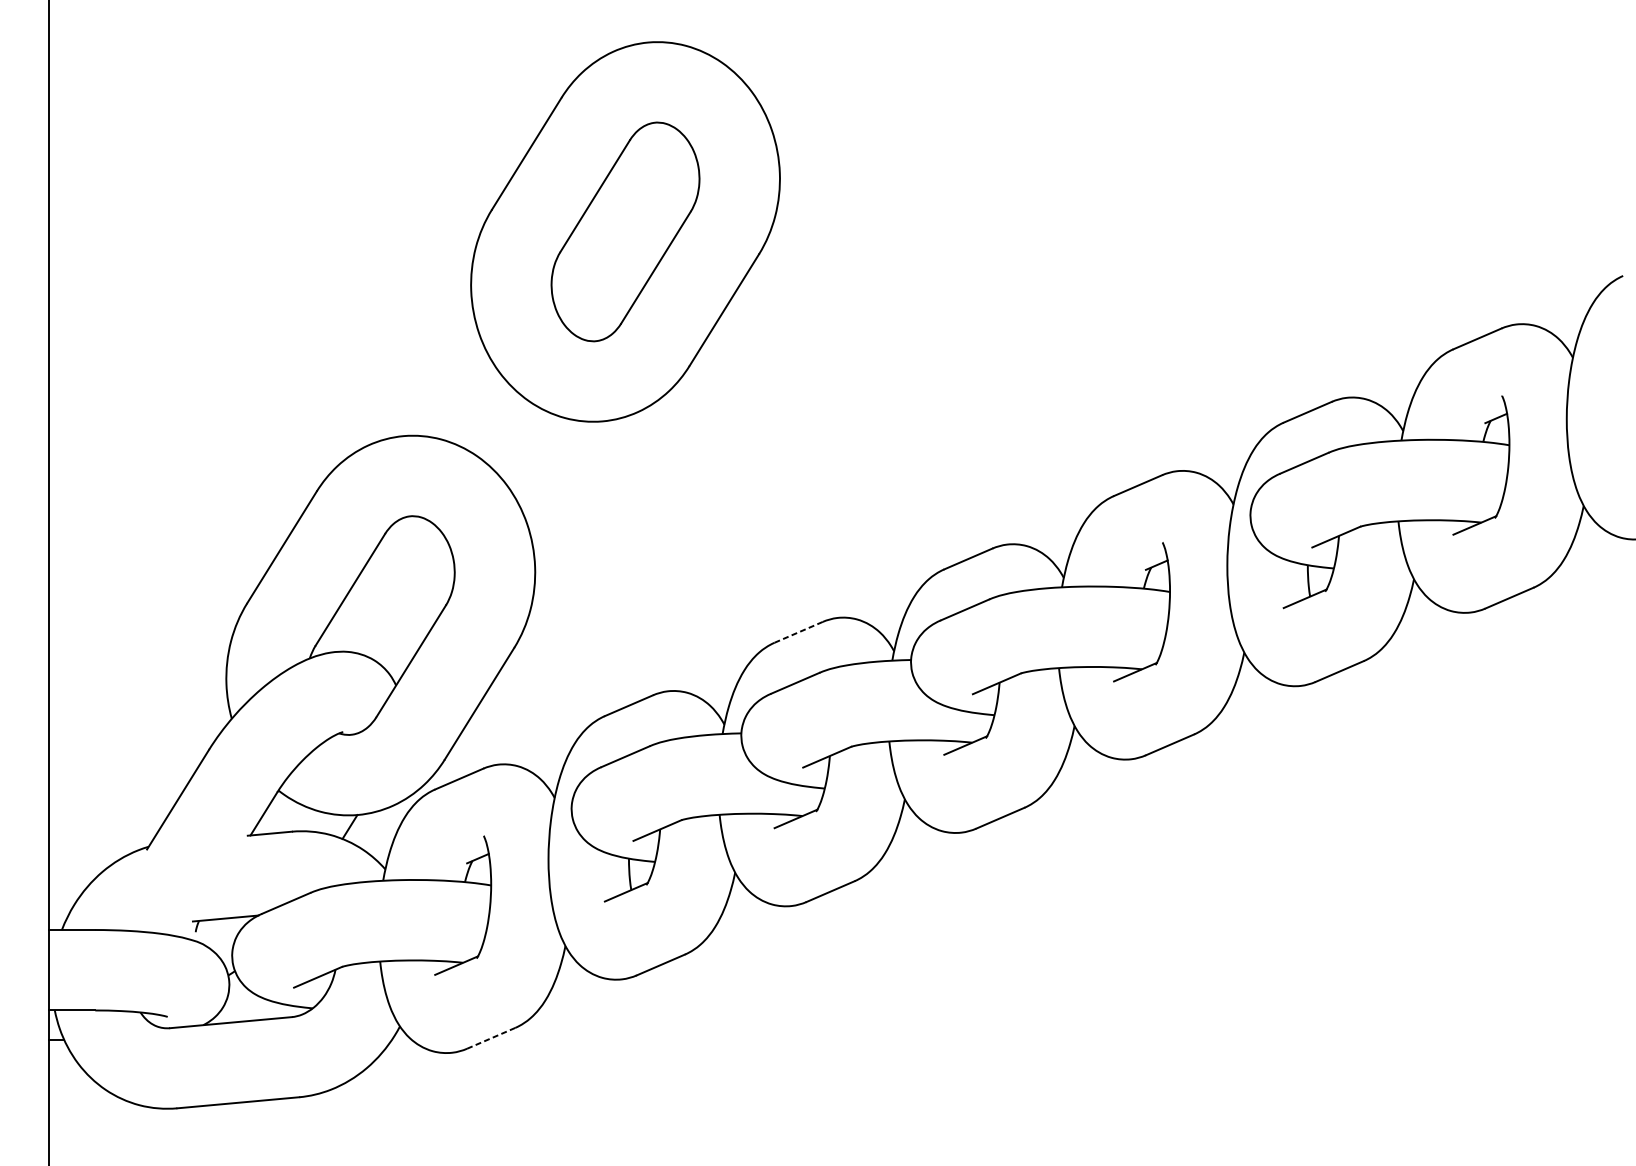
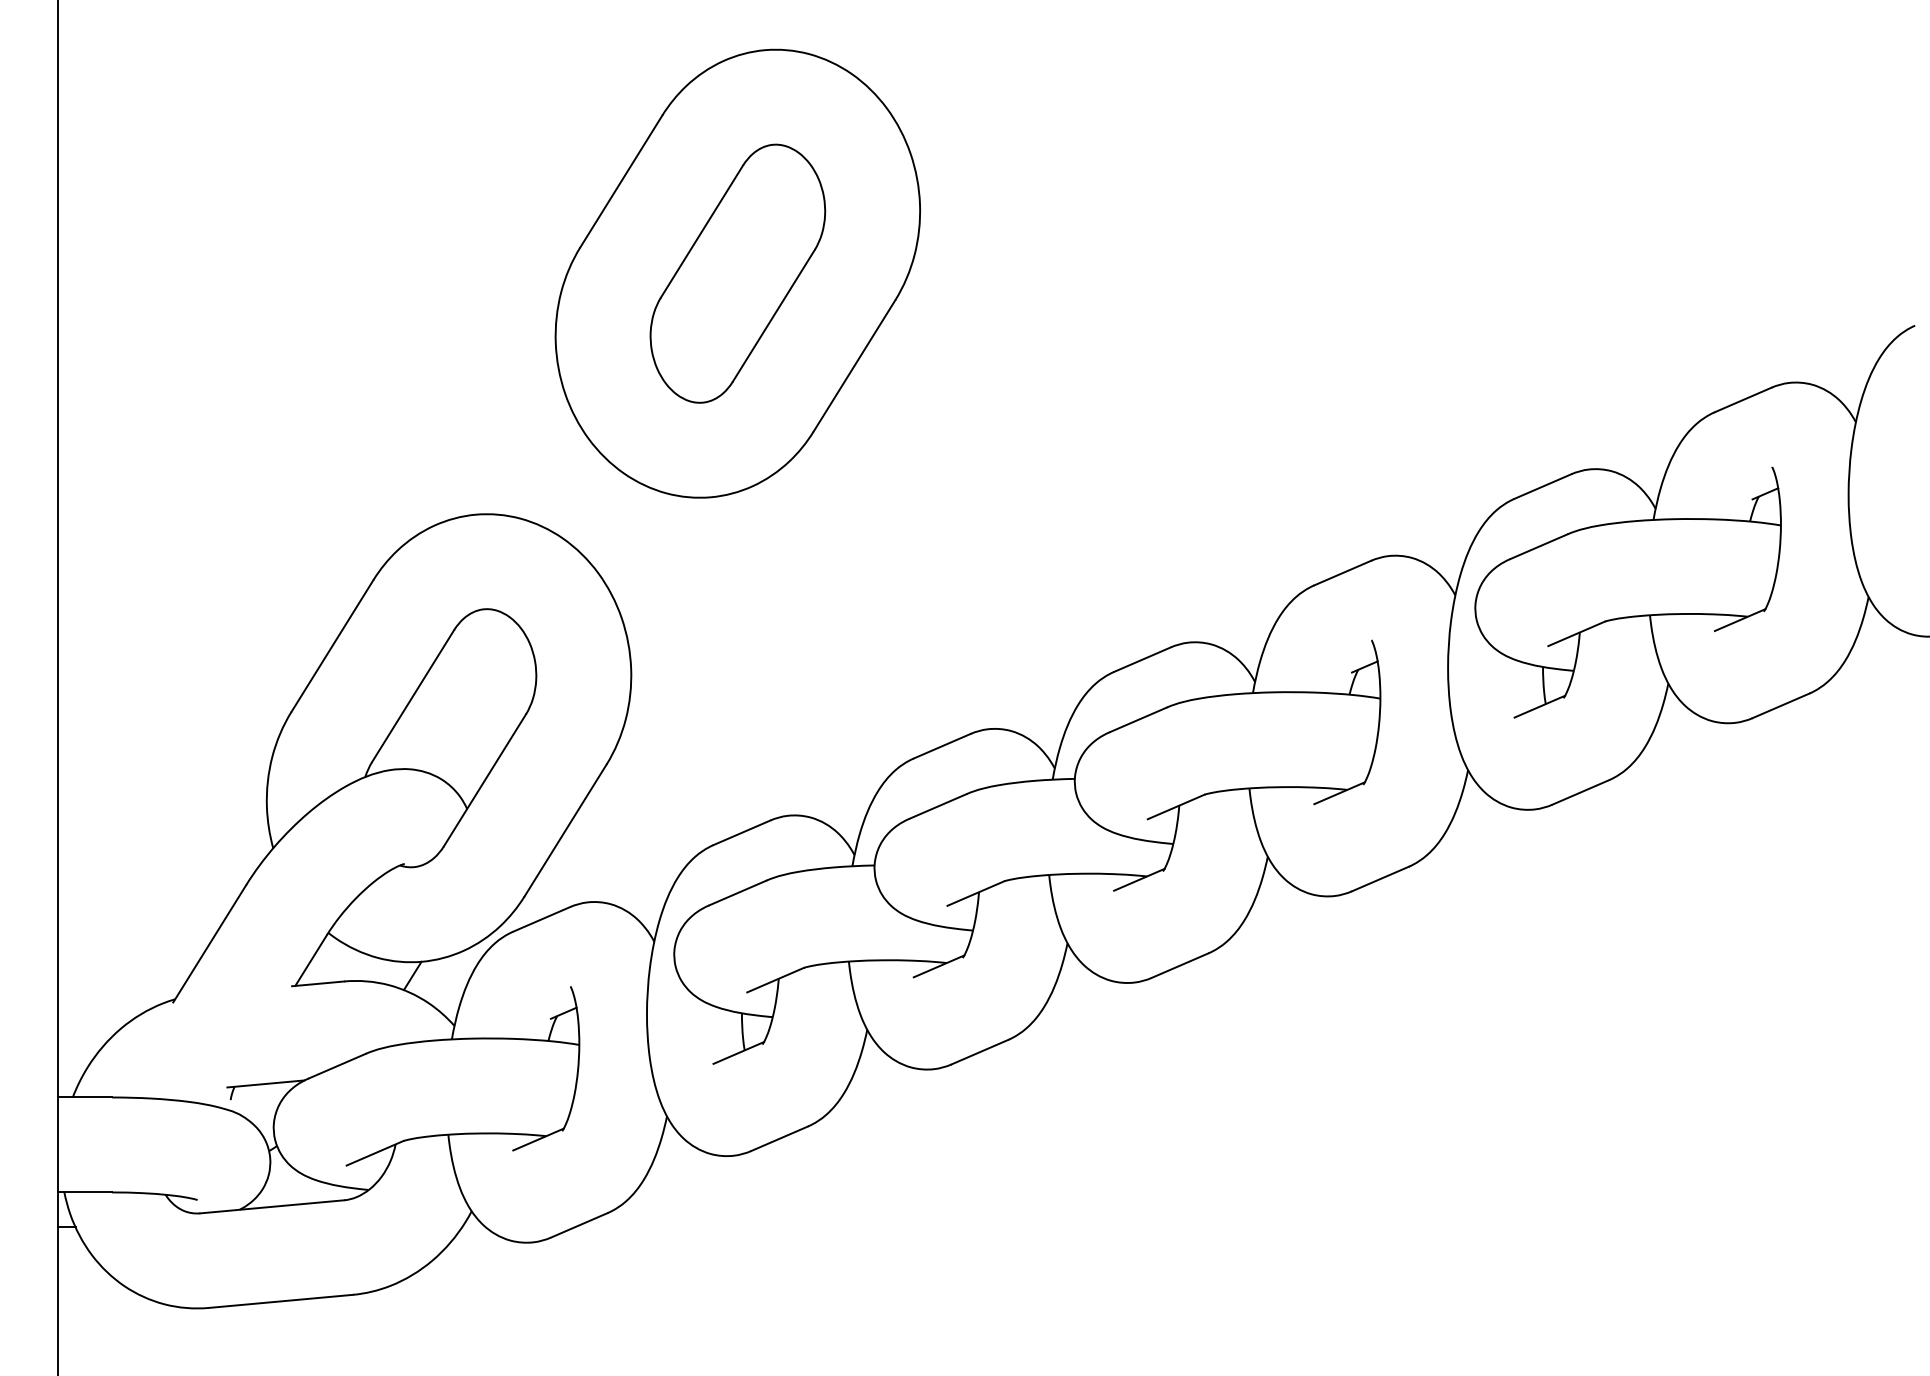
line: (798, 632) -> (942, 746), dashed -> solid
line: (491, 1038) -> (579, 1225), dashed -> solid

